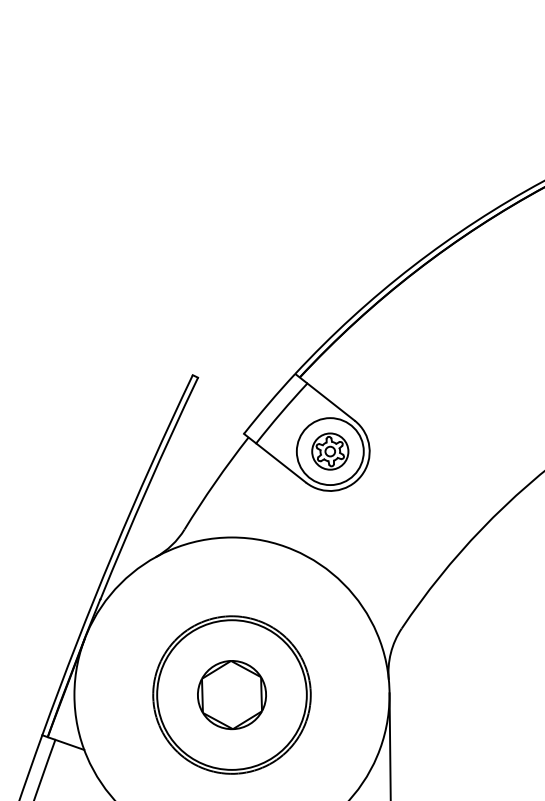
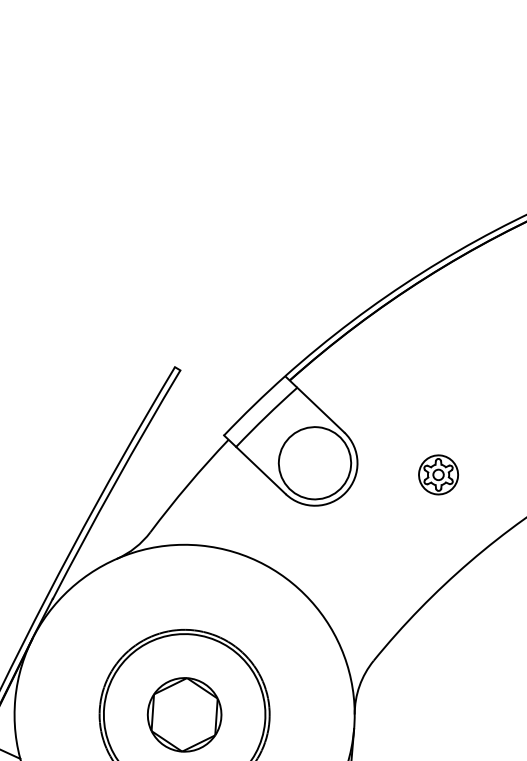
part: (330, 451) -> (438, 474), moved

